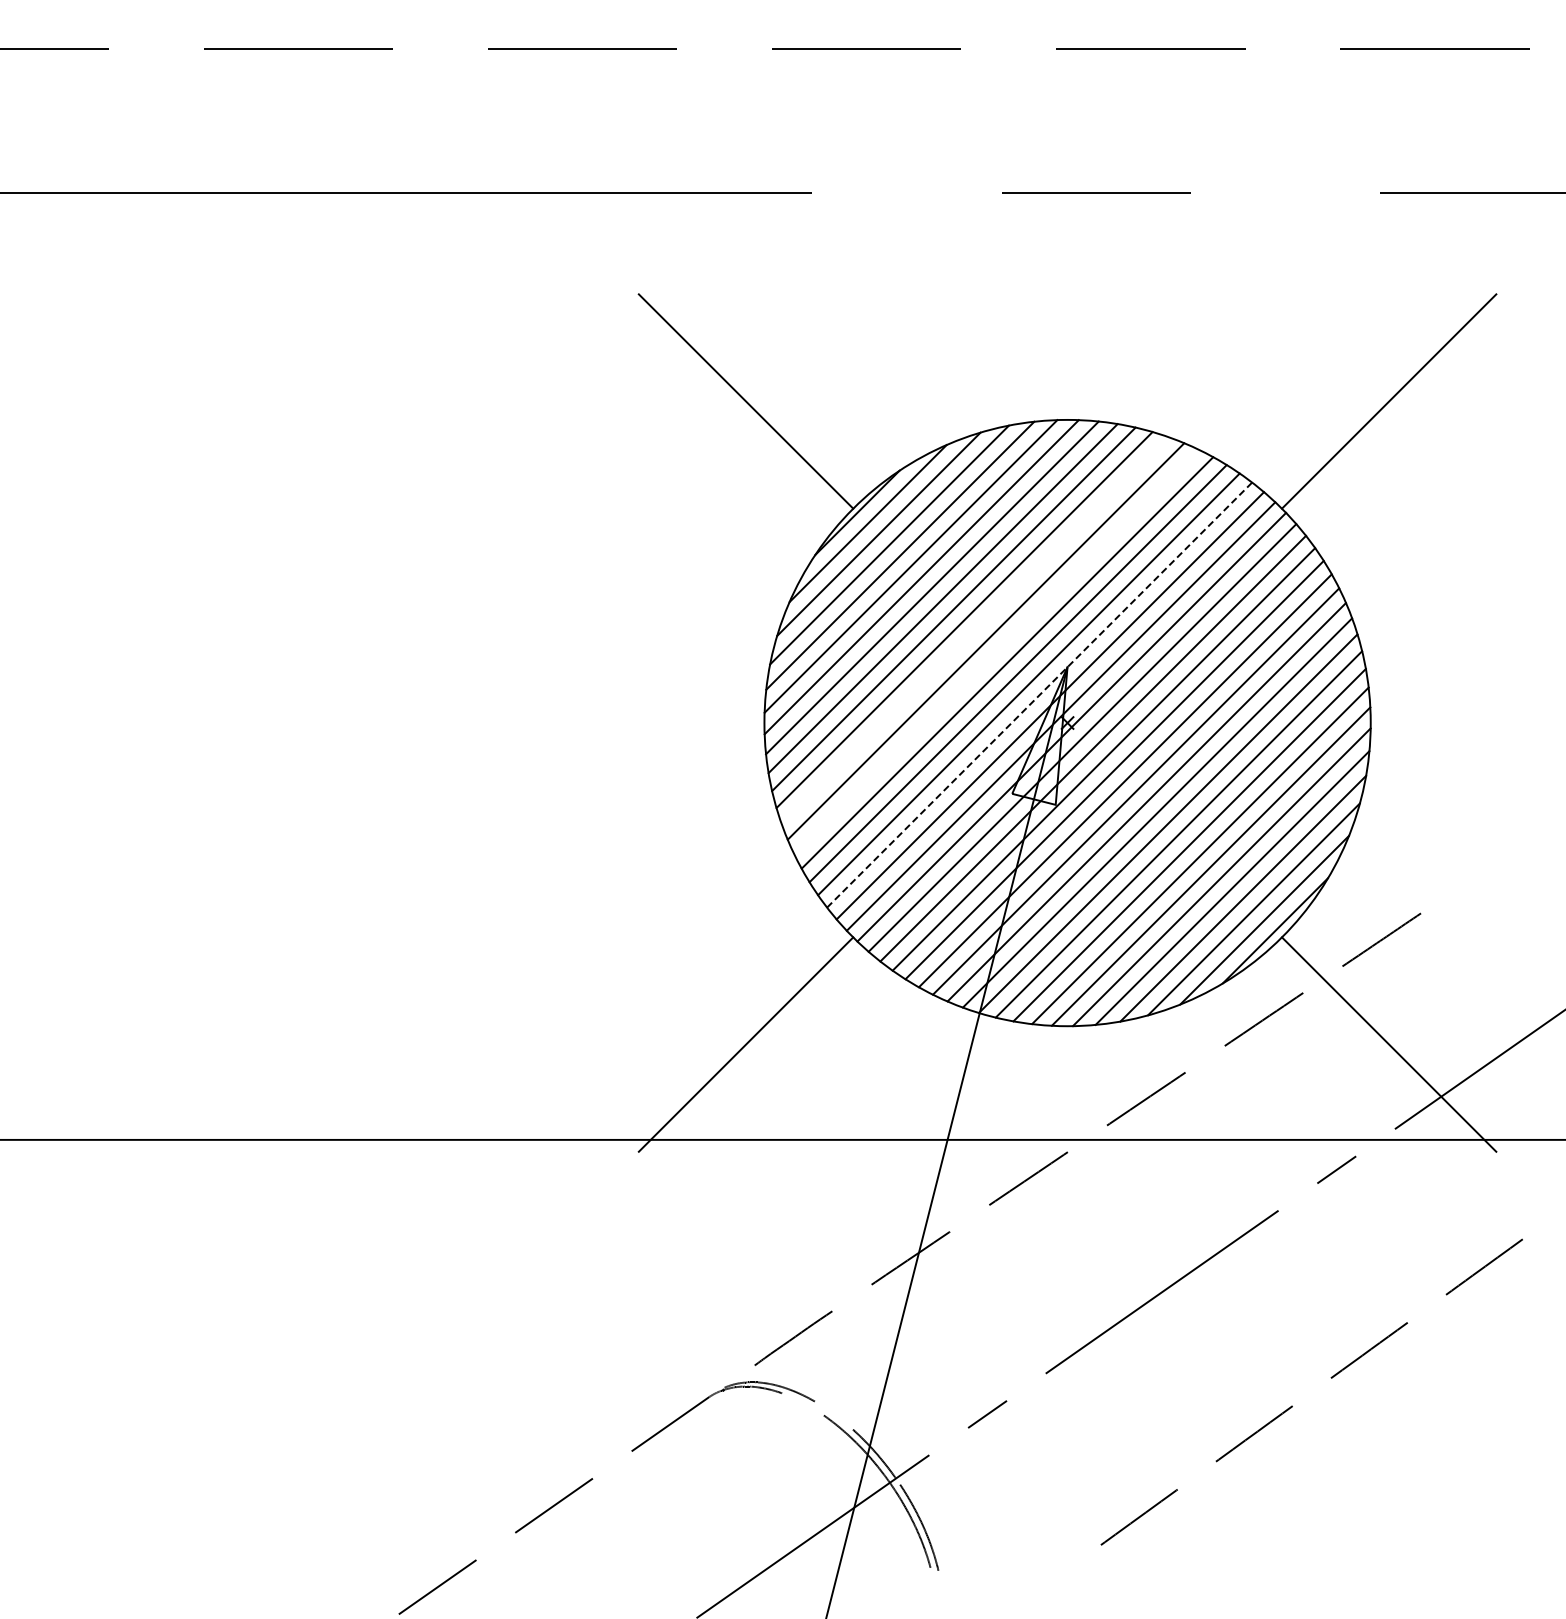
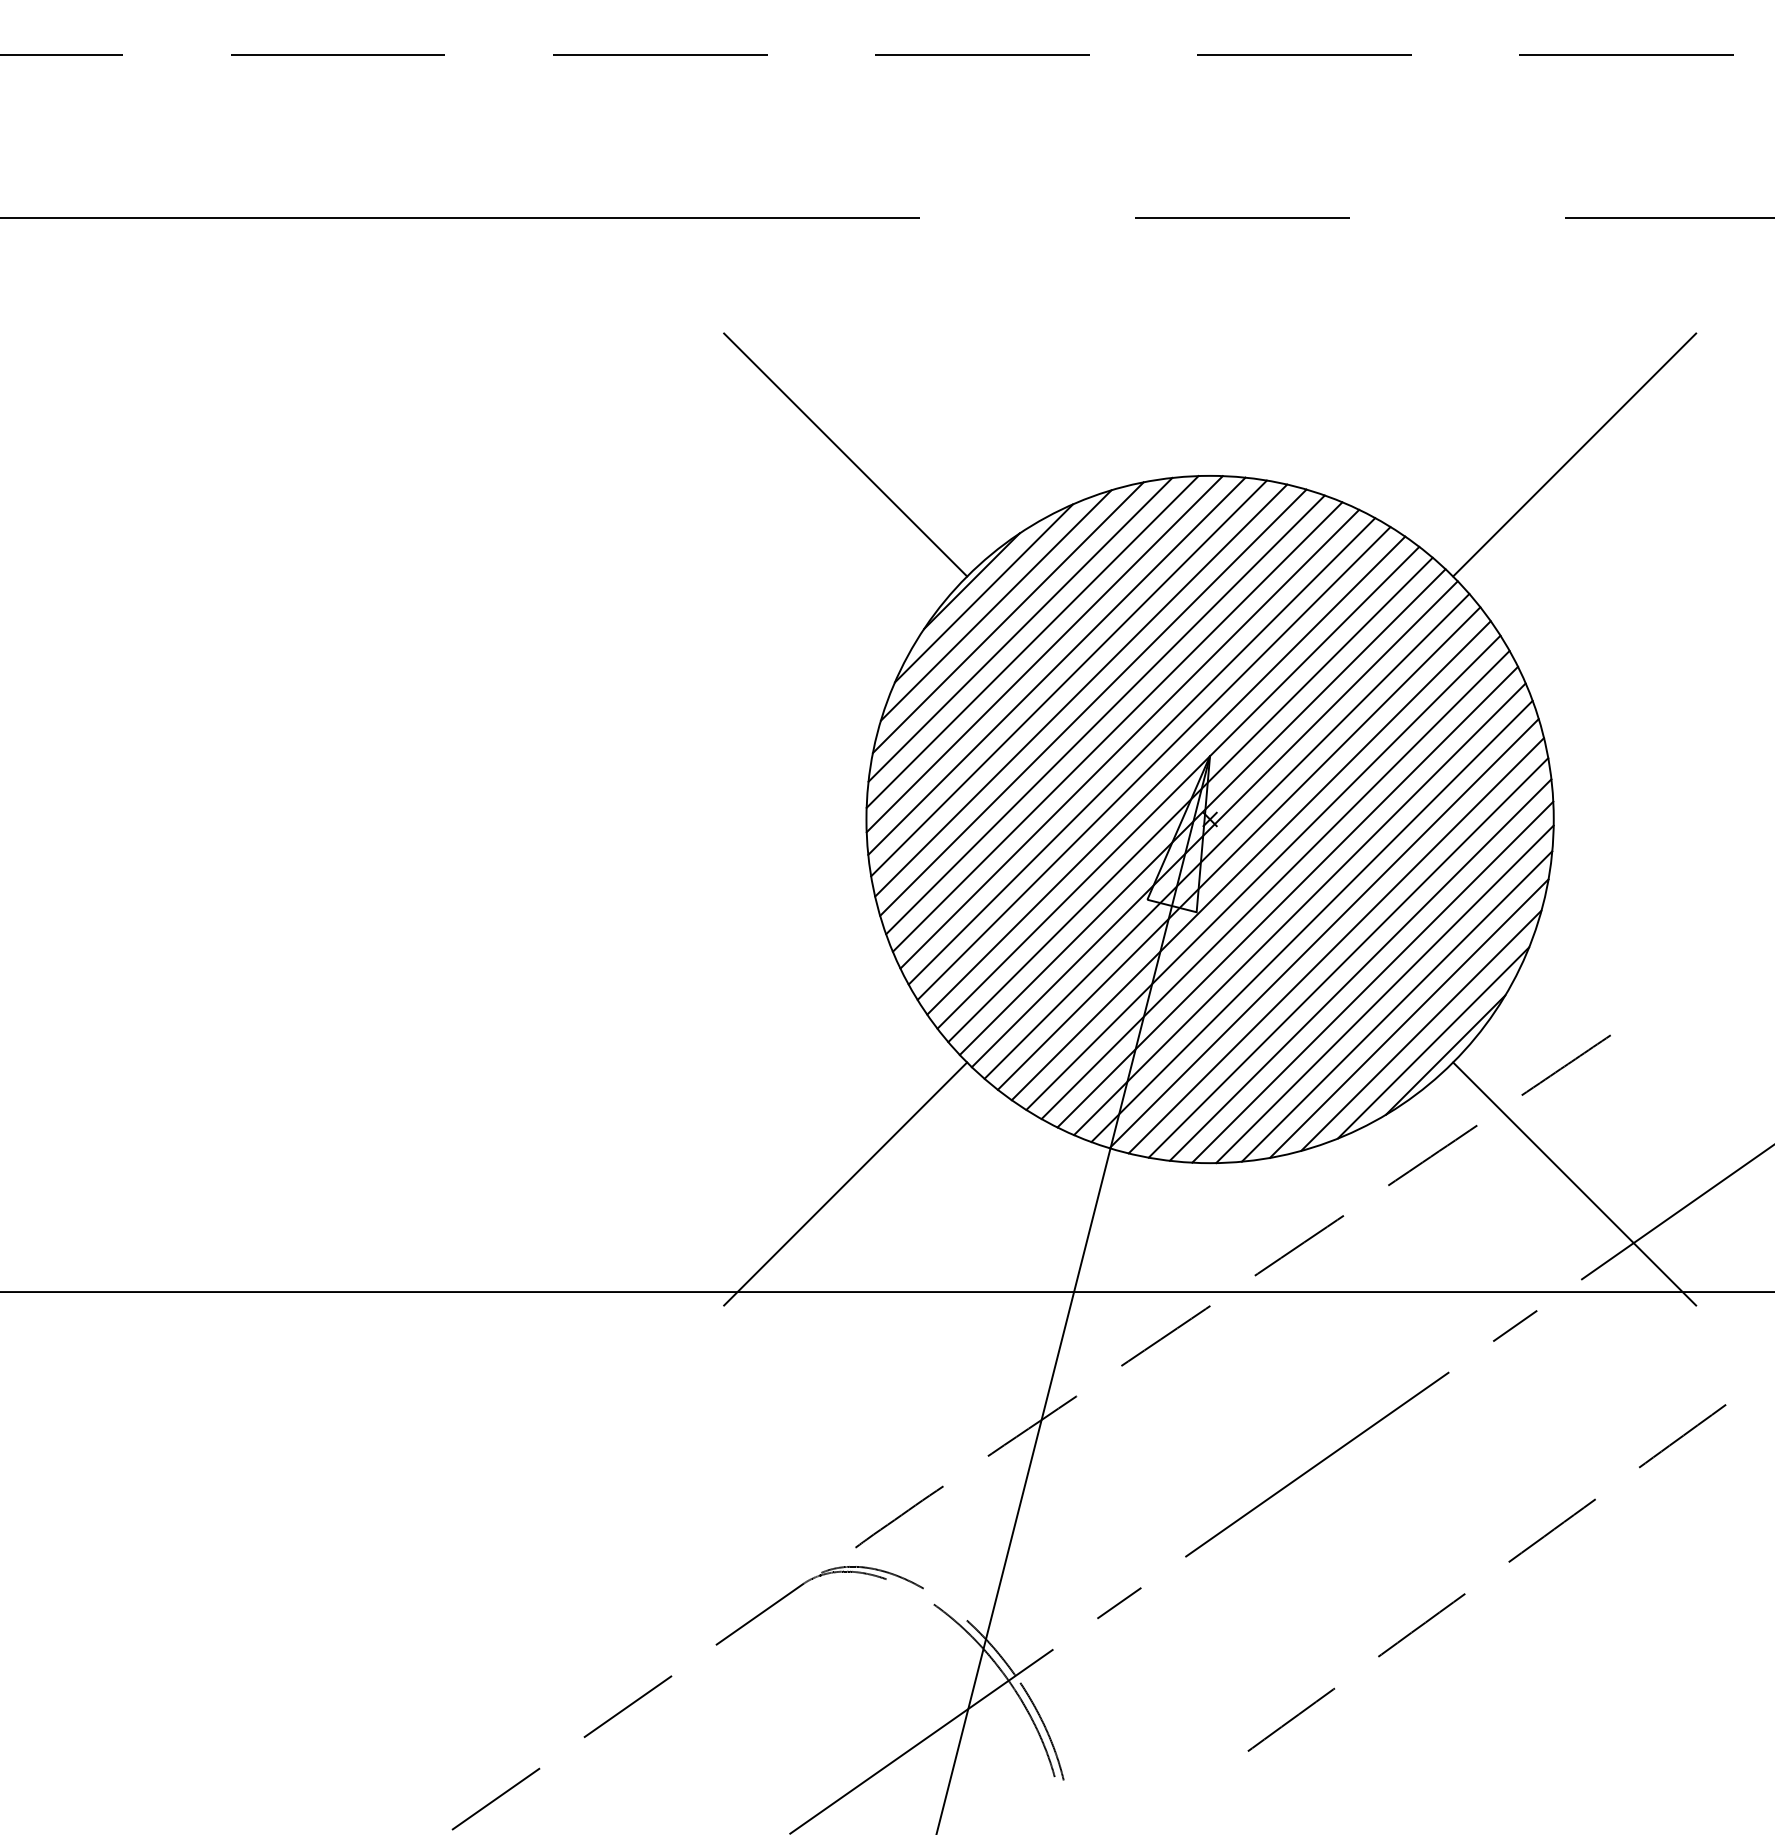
line: (974, 630) -> (1104, 714), added
line: (996, 651) -> (1129, 738), added
line: (1039, 695) -> (1178, 788), dashed -> solid

